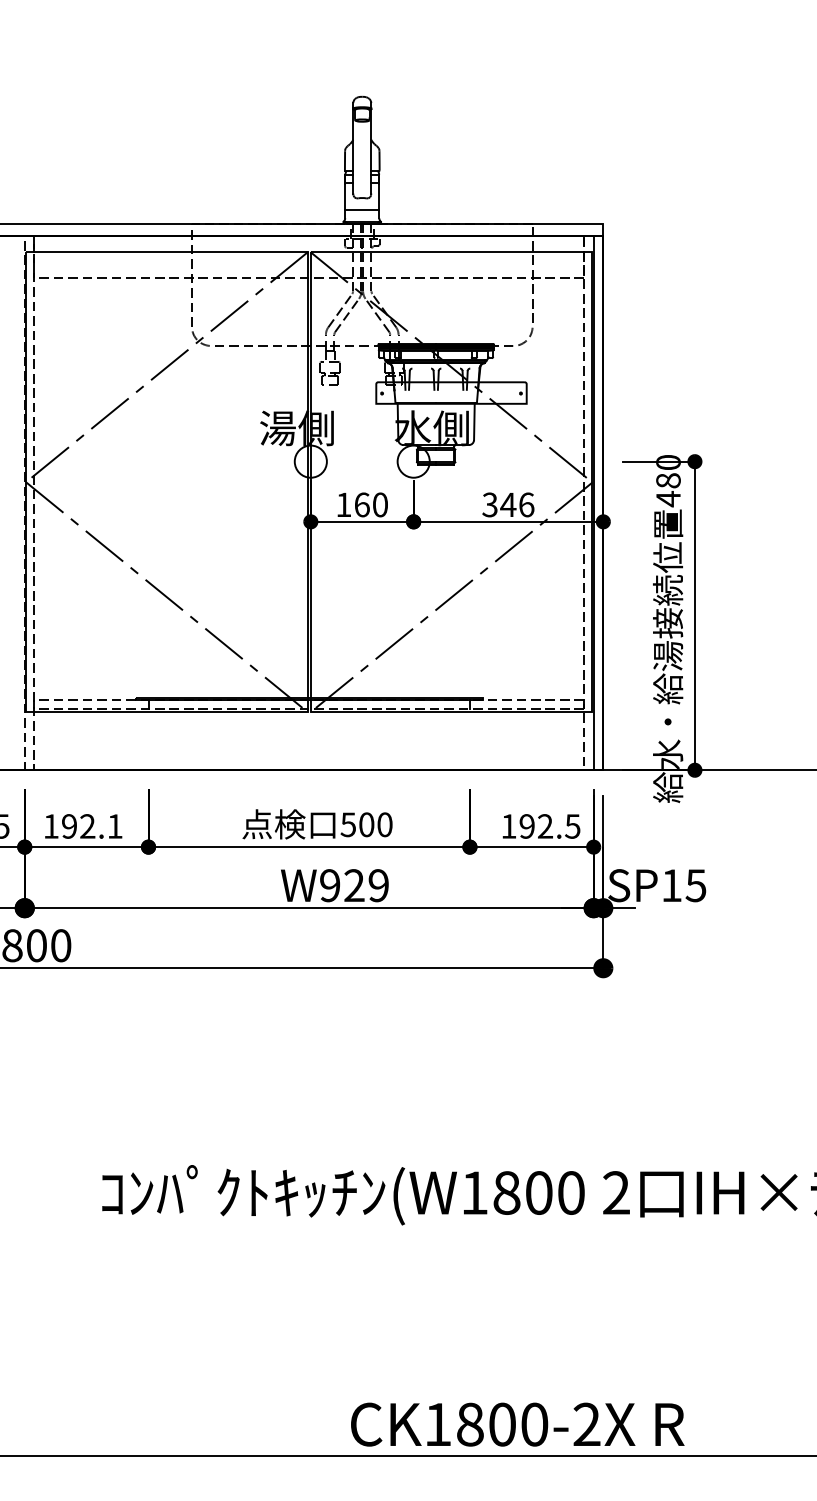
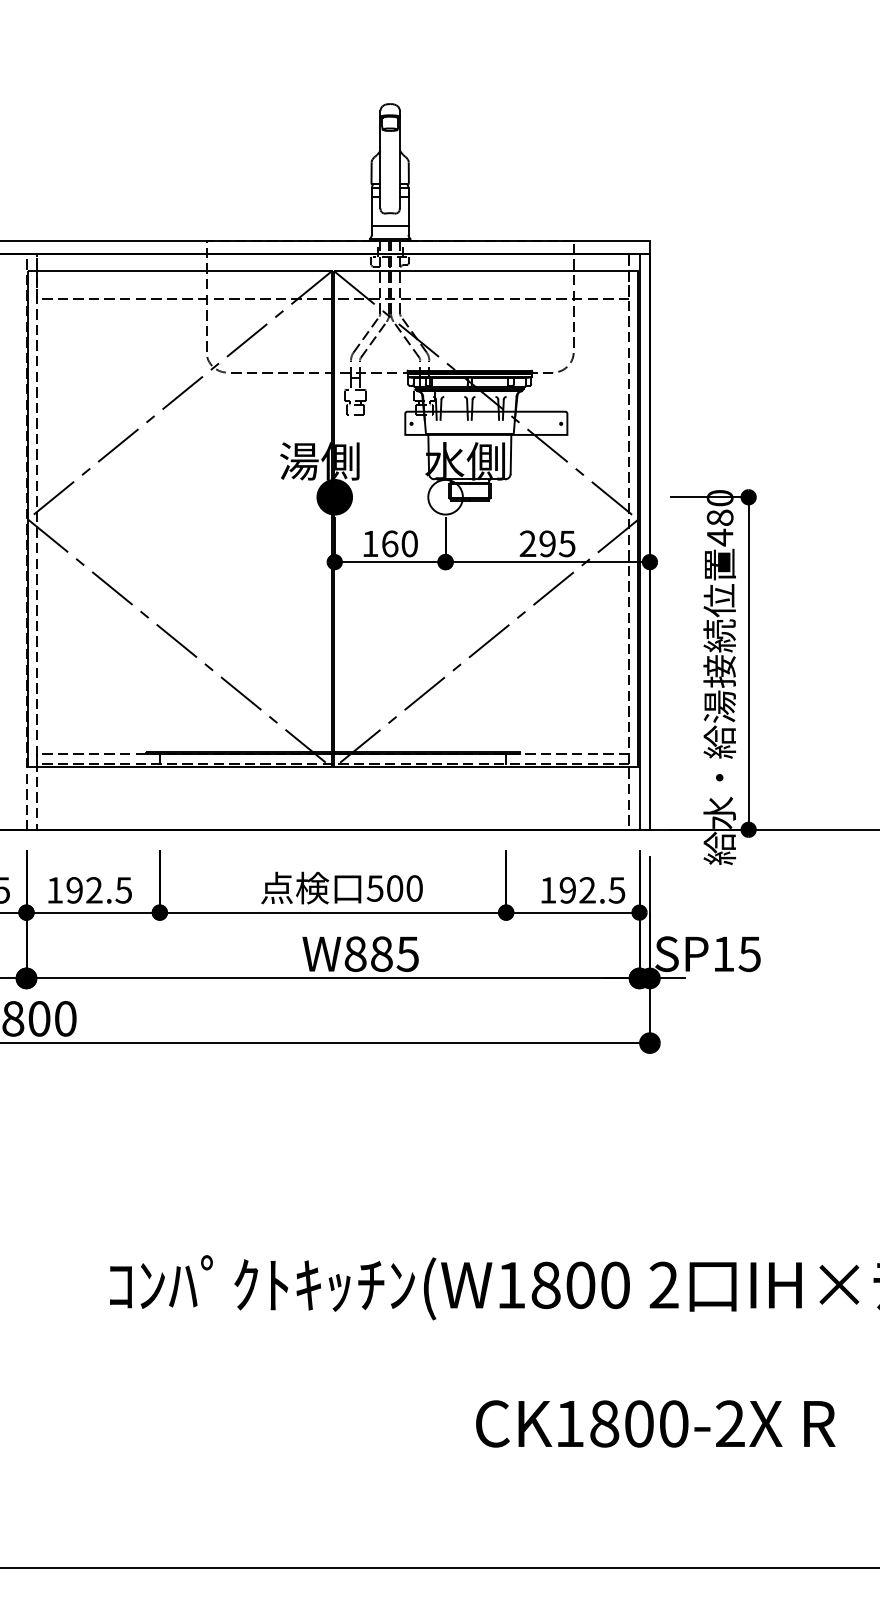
fill: (310, 460) -> (334, 496), added
text: (508, 504) -> (547, 543), 346 -> 295
text: (114, 826) -> (123, 890), 192.1 -> 192.5
text: (354, 885) -> (381, 954), W929 -> W885
text: (517, 1424) -> (655, 1423), moved

